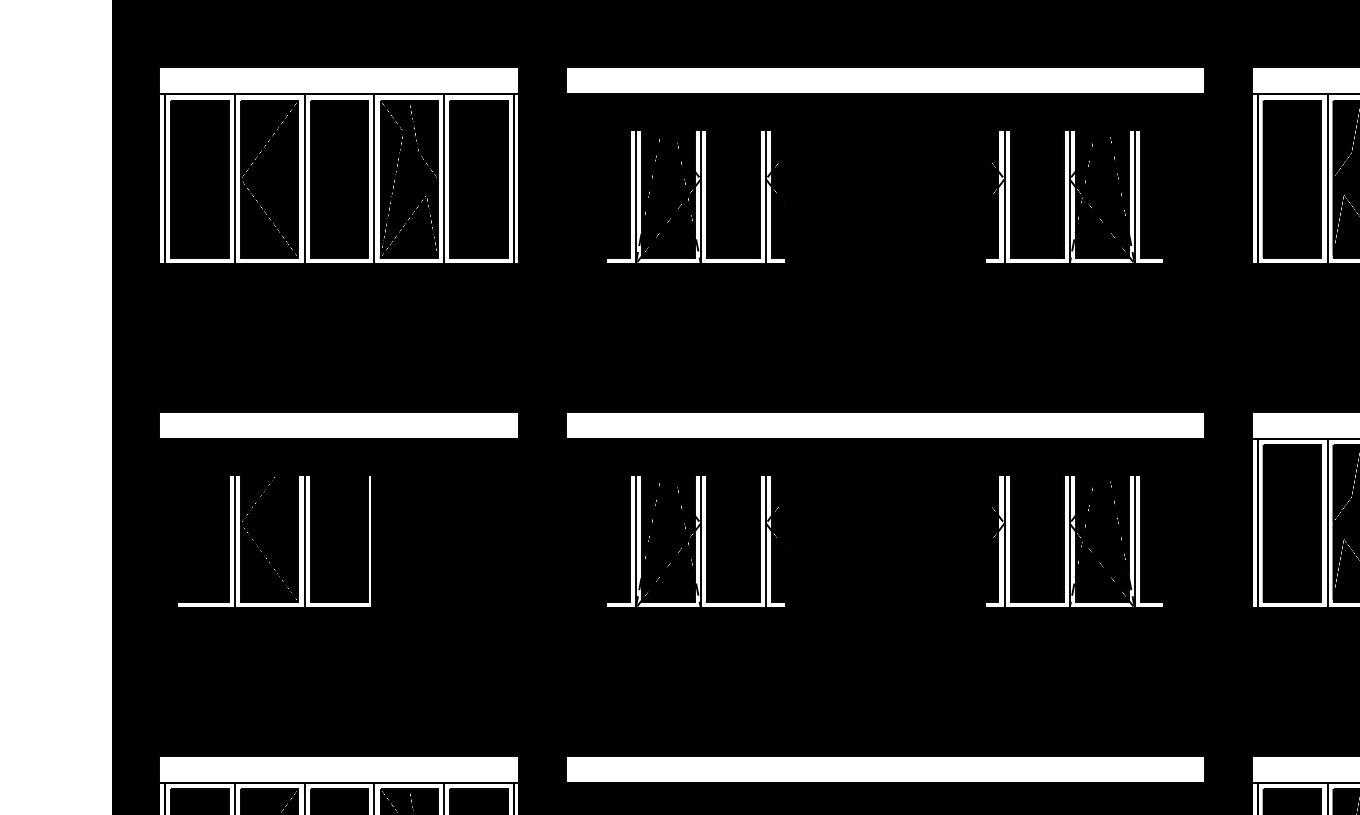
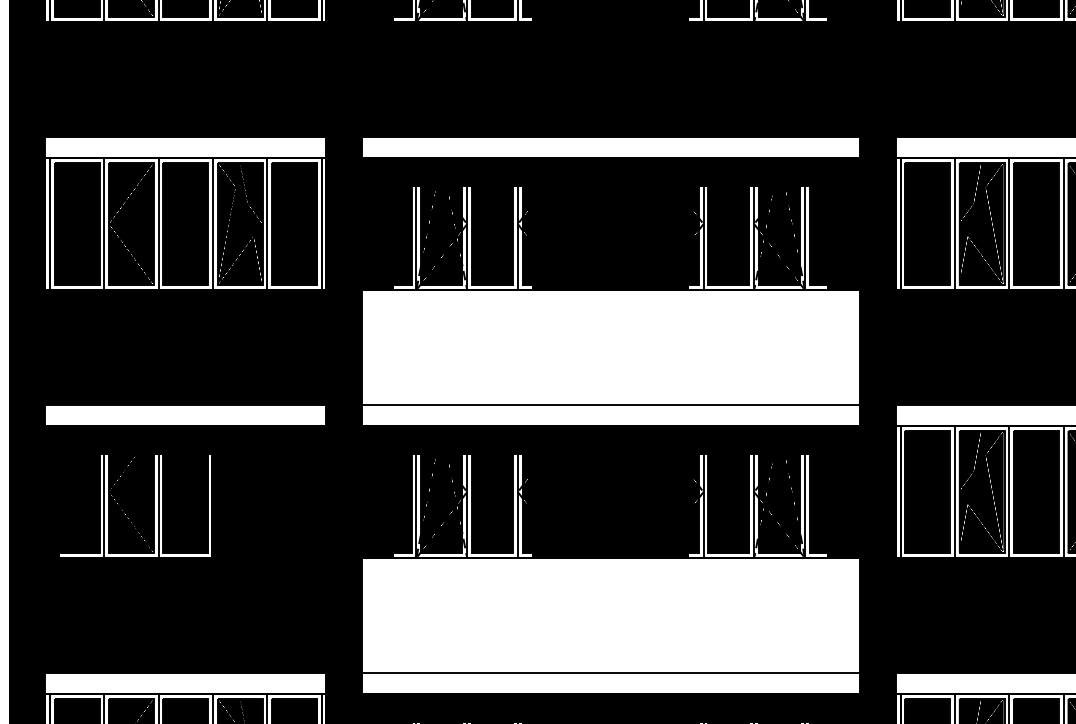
fill: (885, 337) -> (610, 347), removed
fill: (885, 682) -> (610, 615), removed

